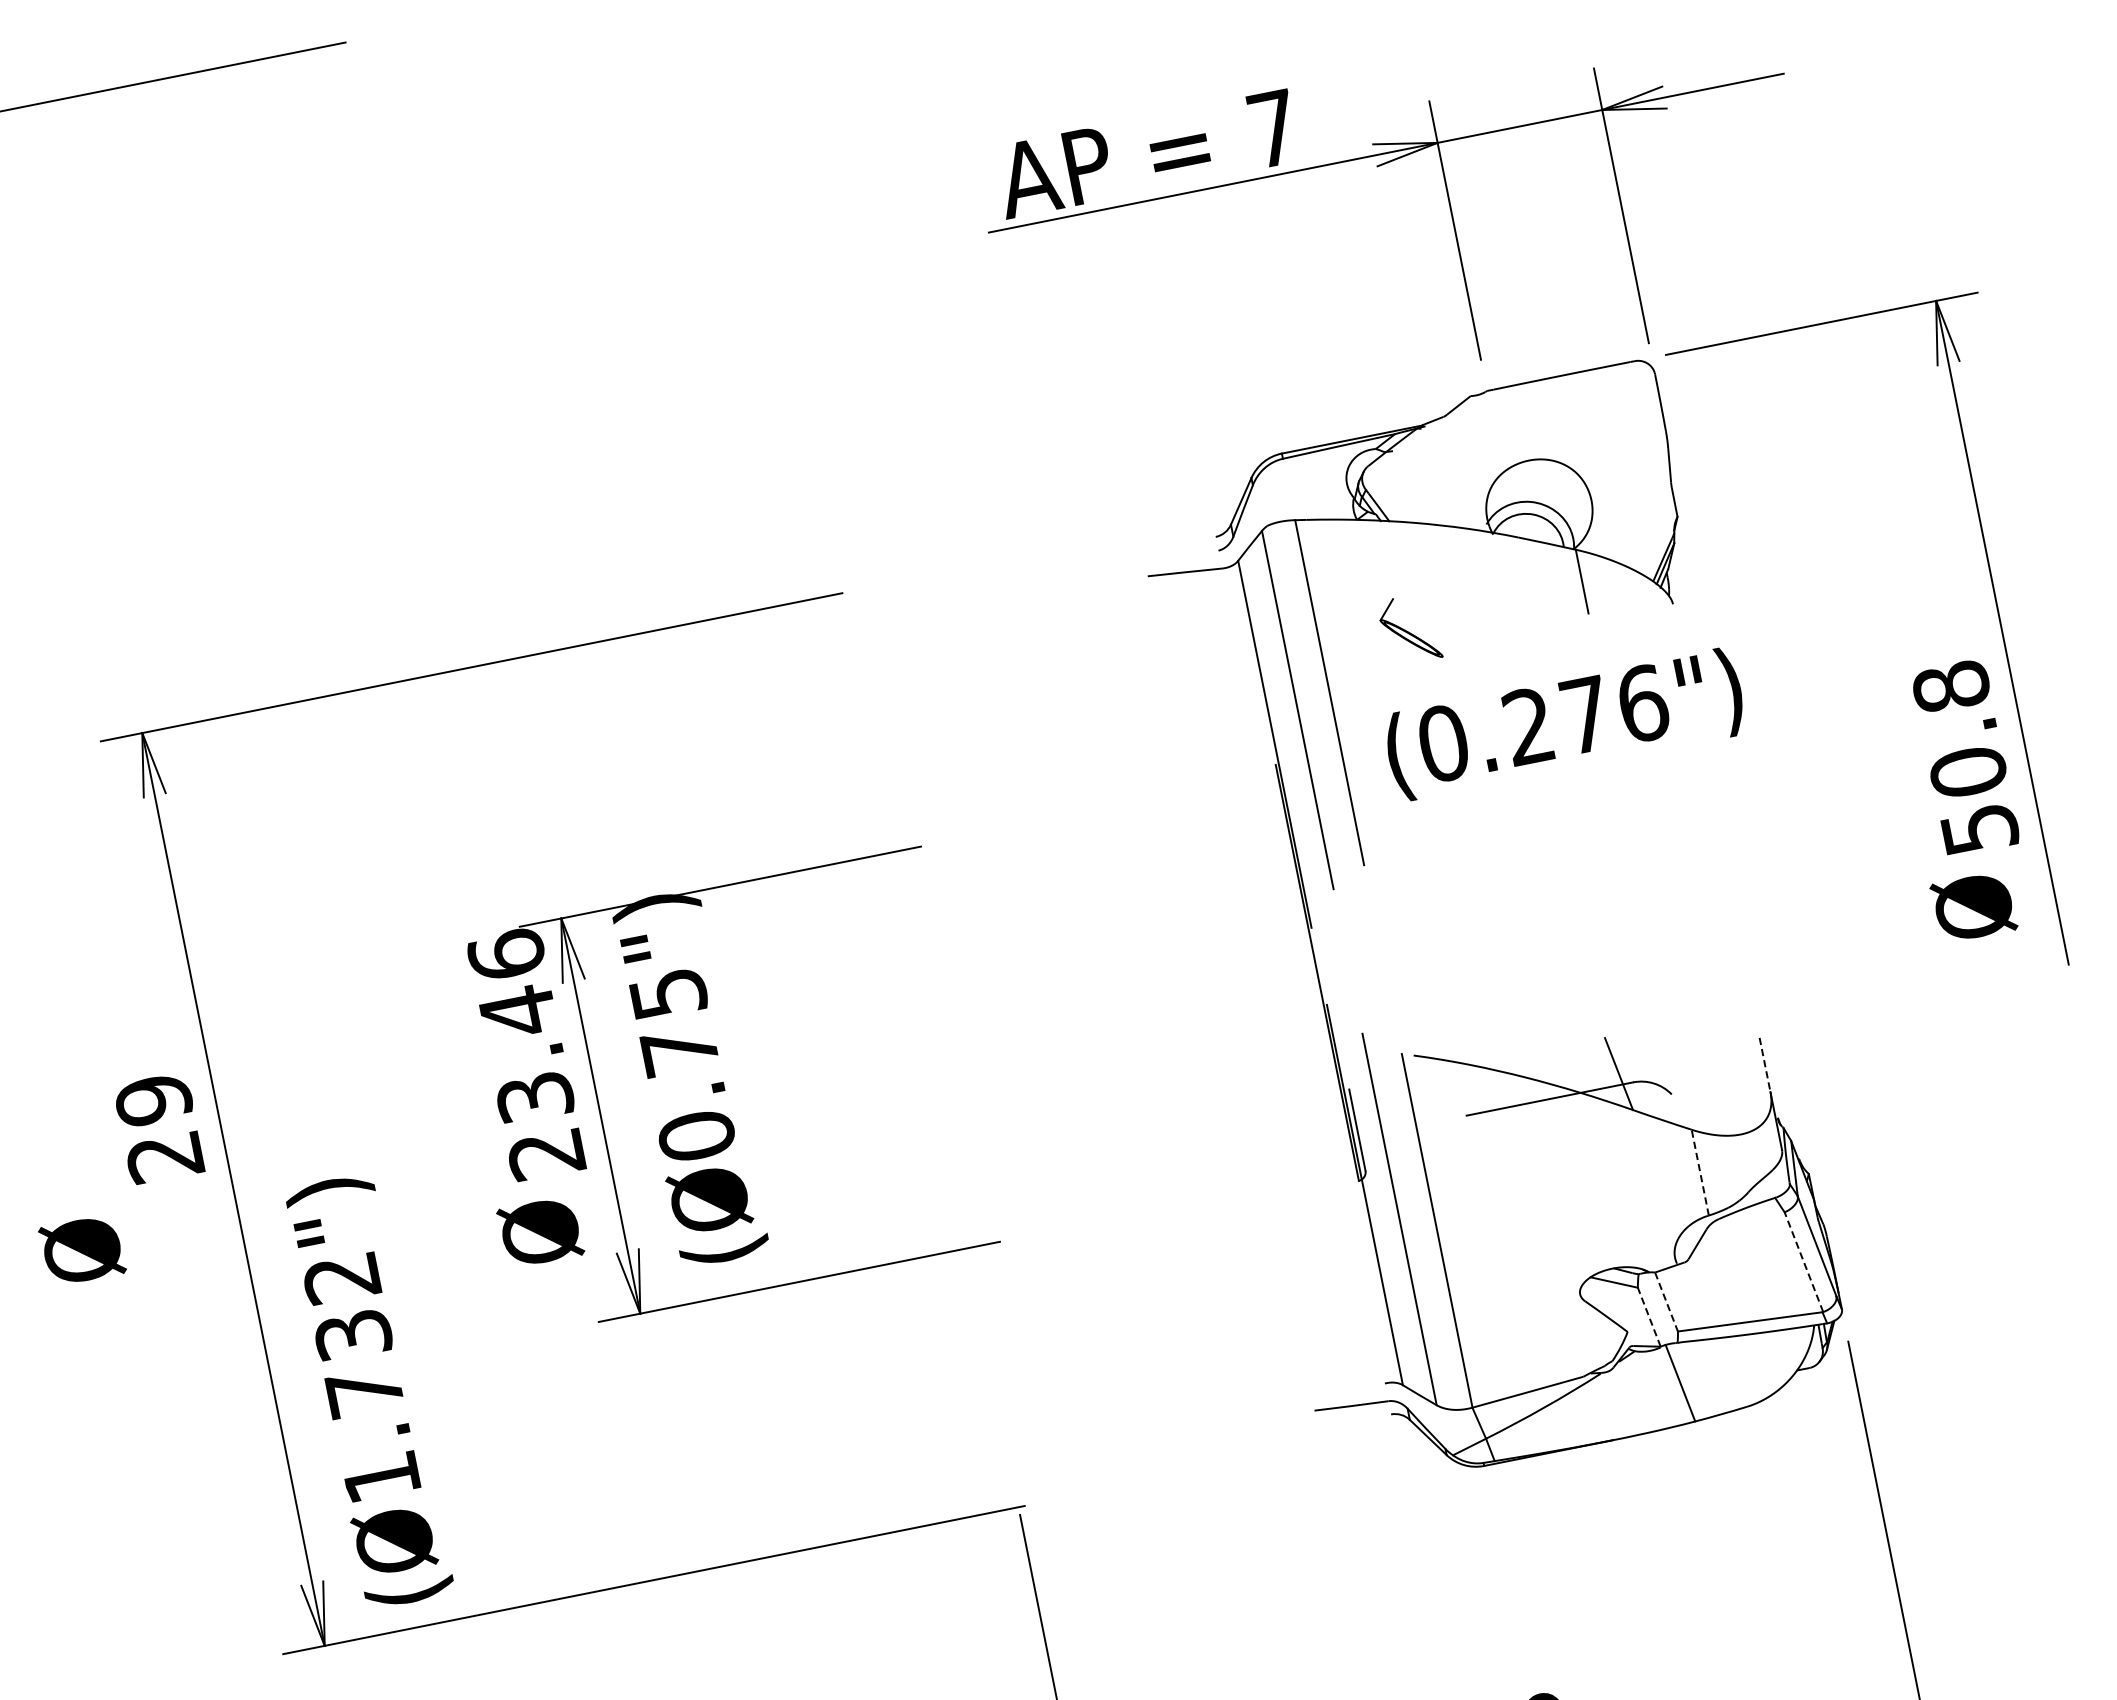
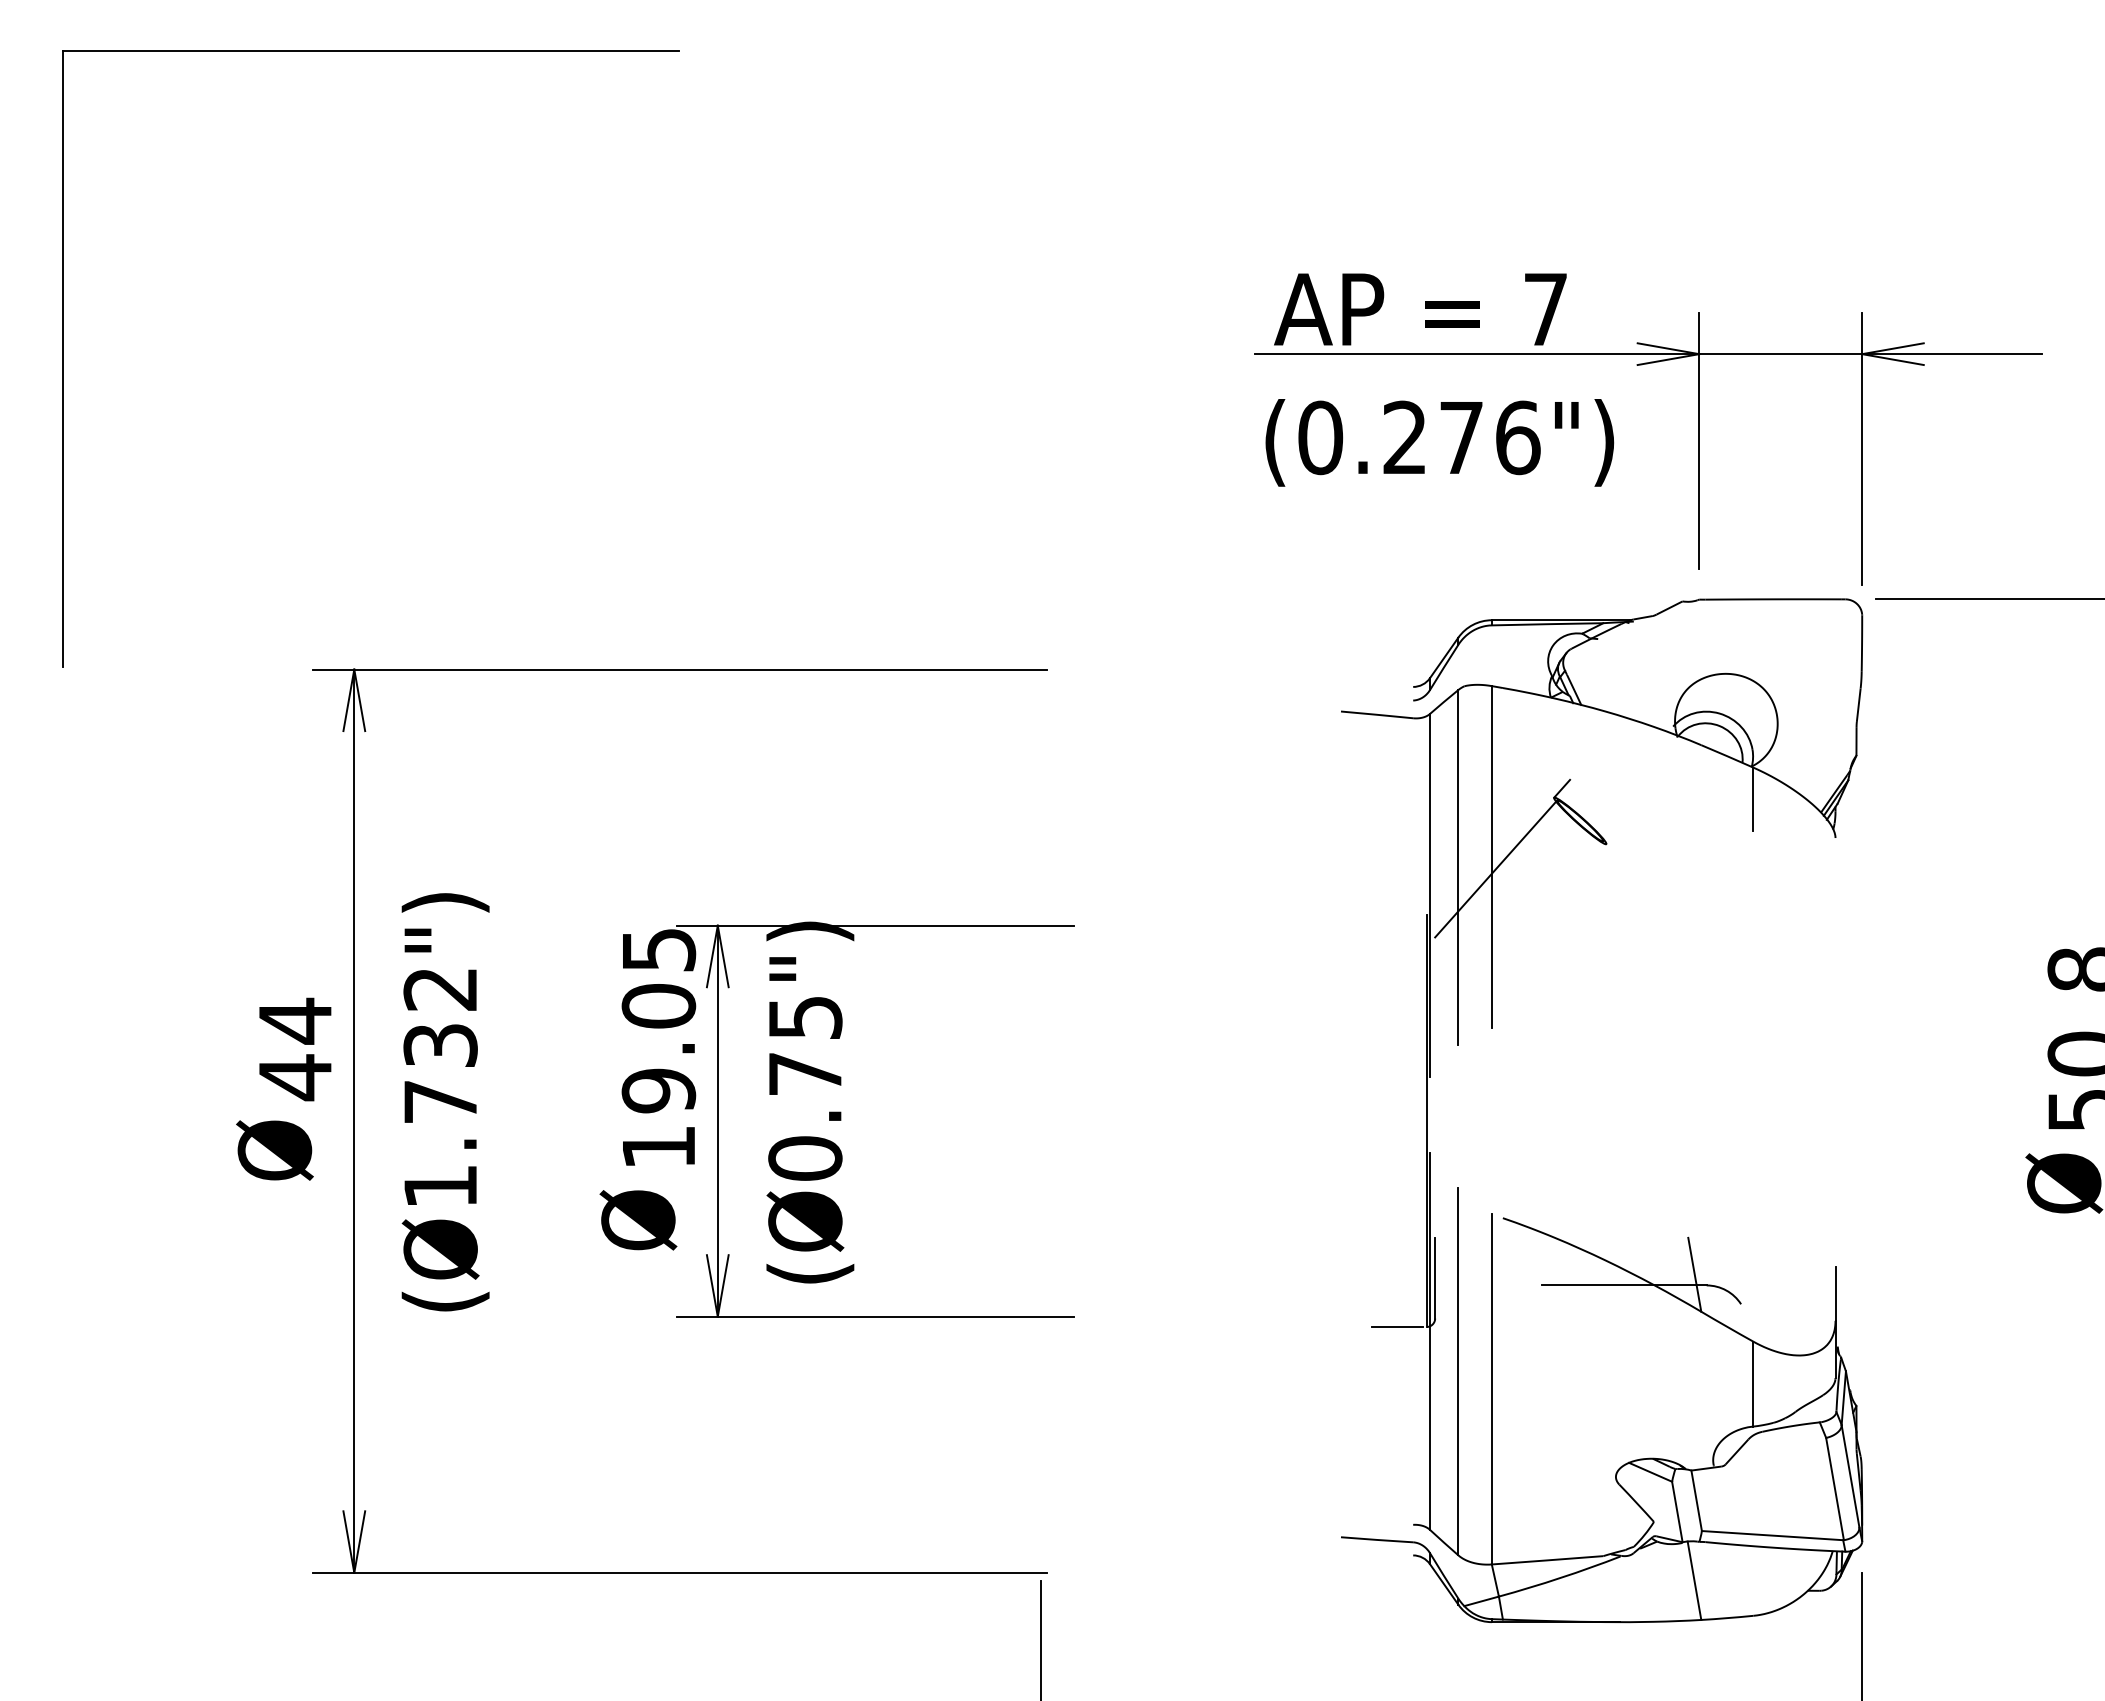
line: (1336, 703) -> (1496, 868), added
text: (1564, 724) -> (1439, 442), moved
text: (526, 1053) -> (658, 1047), 23.46 -> 19.05
line: (1765, 1065) -> (1835, 1294), dashed -> solid
text: (159, 1128) -> (295, 1049), 29 -> 44
line: (1700, 1172) -> (1753, 1383), dashed -> solid
line: (1329, 1187) -> (1397, 1327), added
text: (82, 1250) -> (274, 1150), moved
line: (1804, 1262) -> (1835, 1489), dashed -> solid
line: (1666, 1301) -> (1696, 1500), dashed -> solid
line: (1649, 1316) -> (1677, 1511), dashed -> solid
text: (369, 1391) -> (445, 1102), moved

